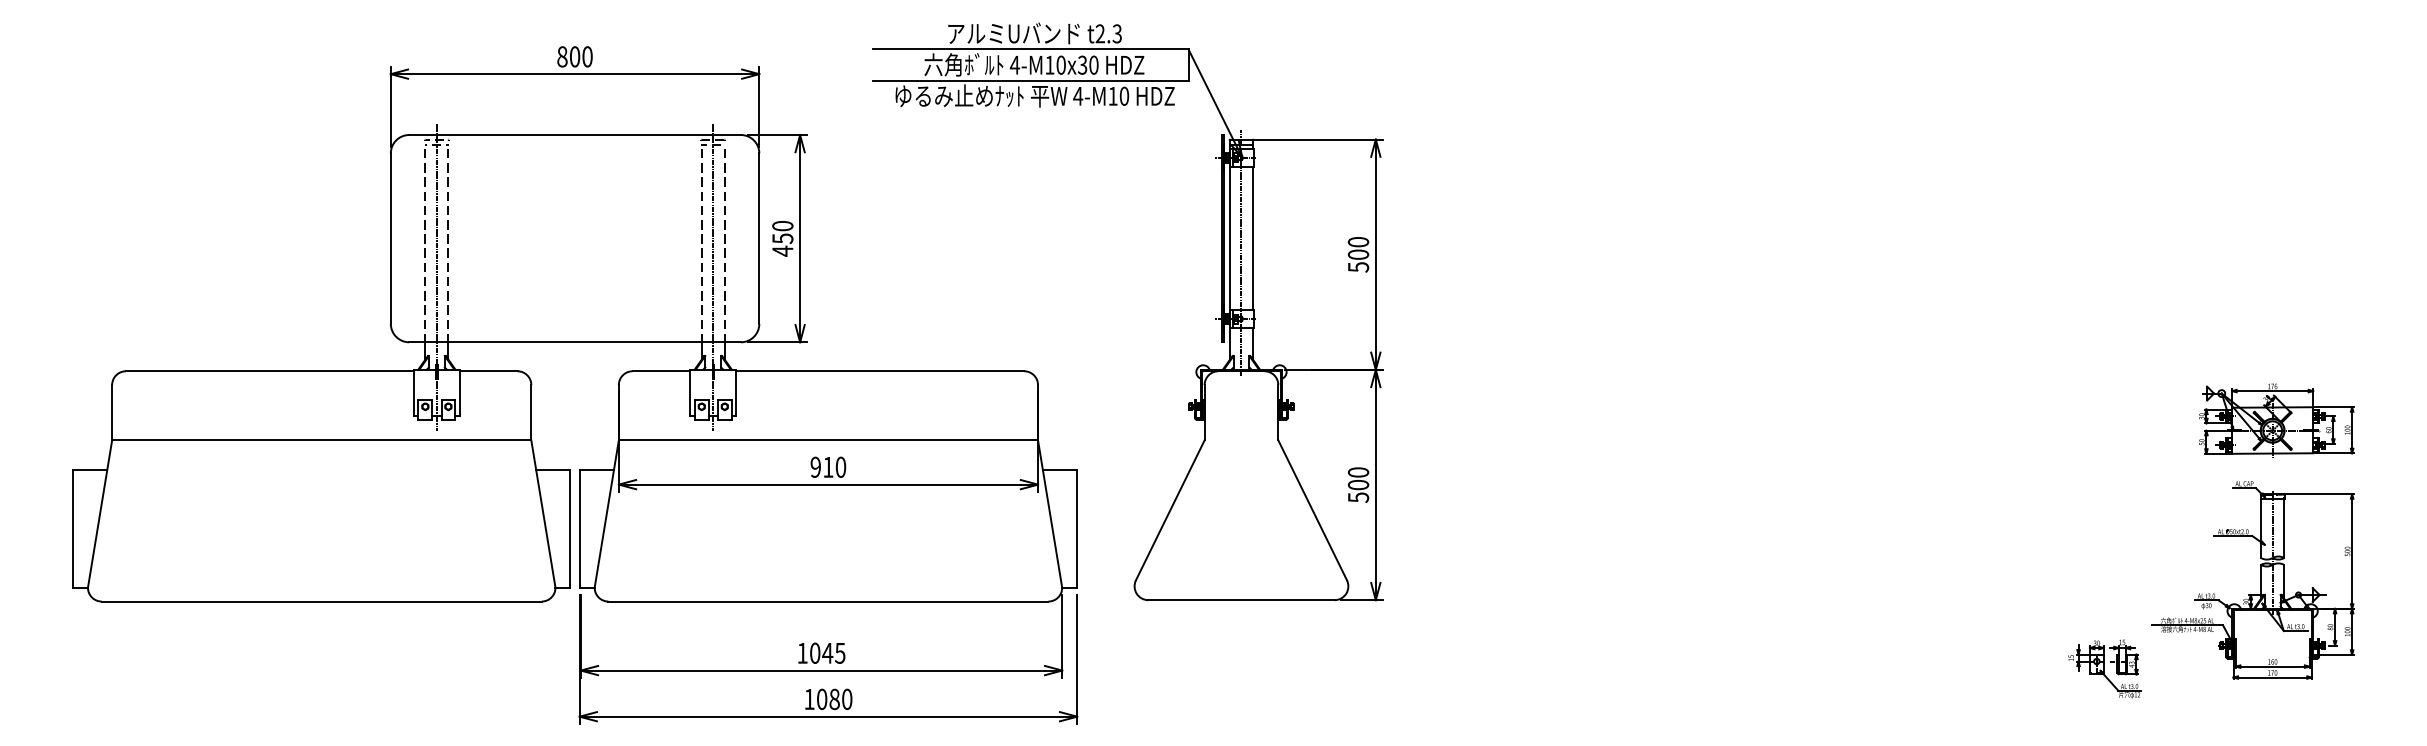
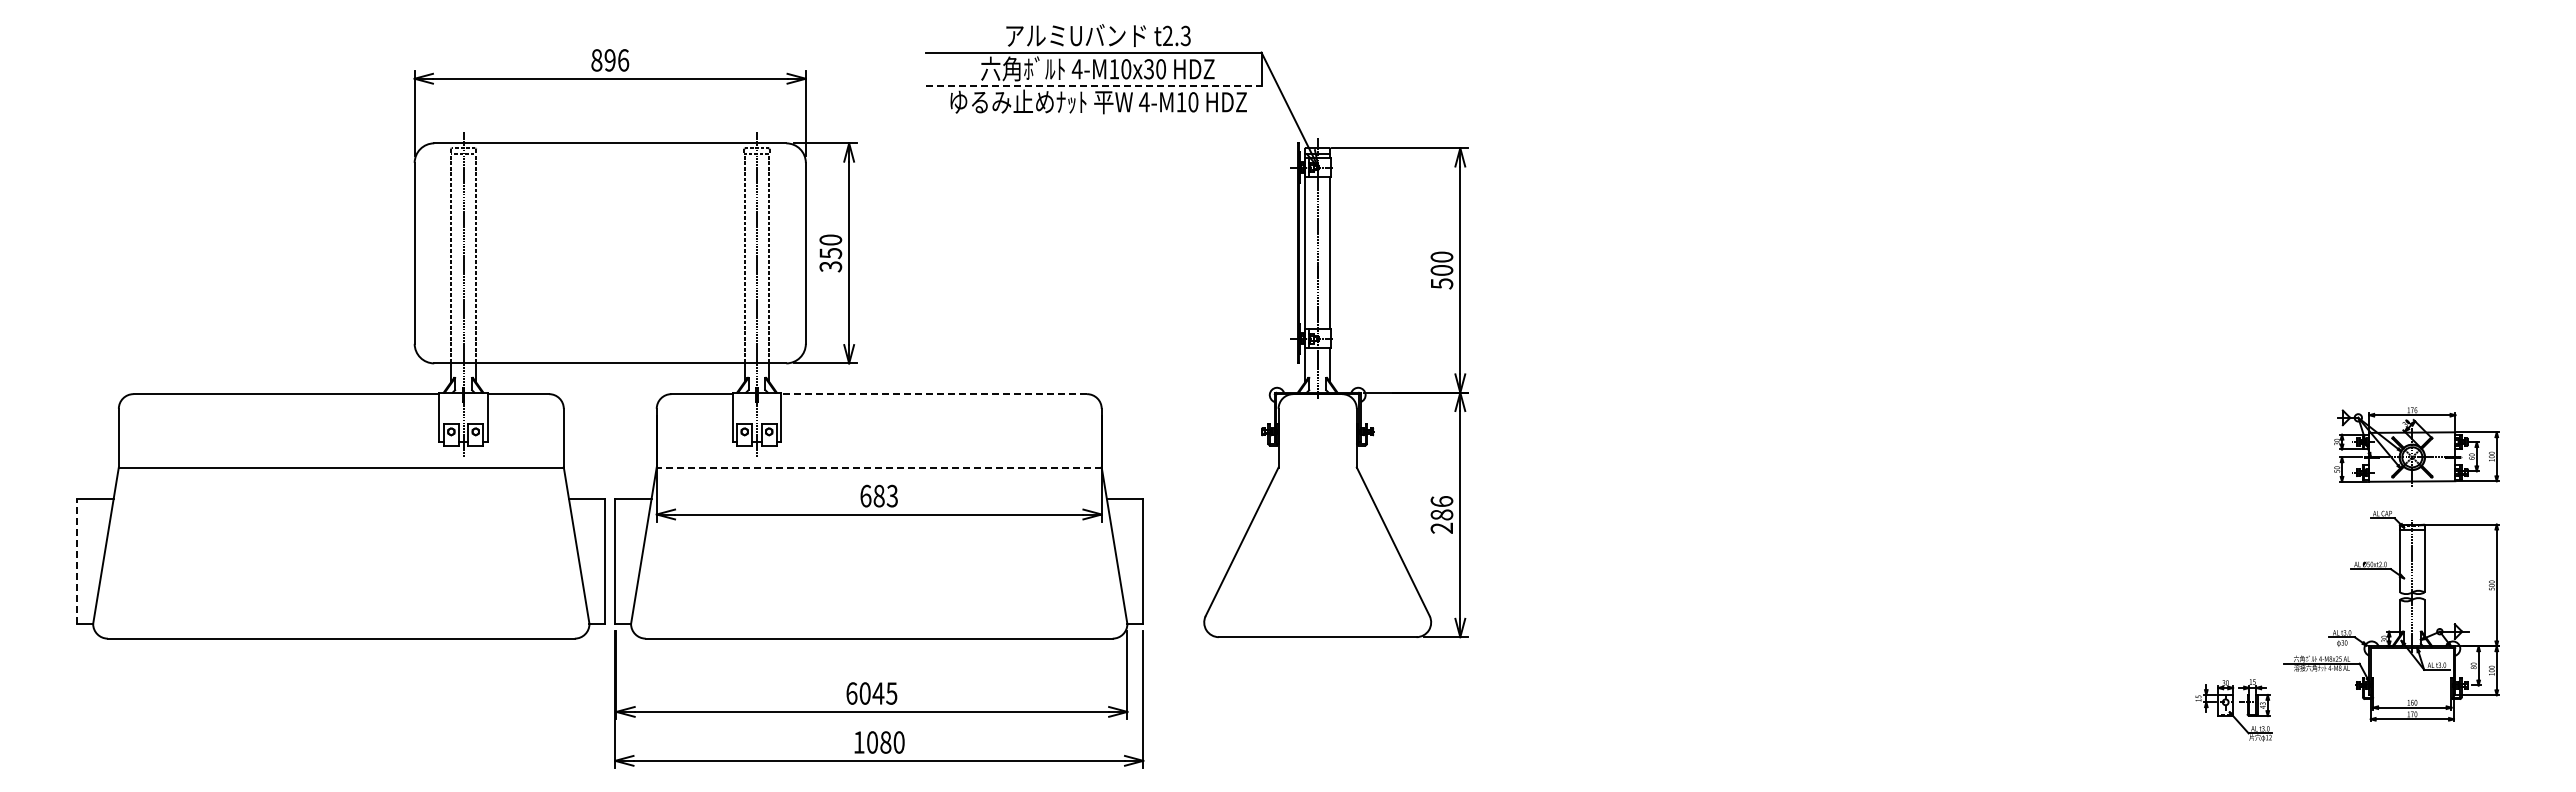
text: (580, 56) -> (616, 60), 800 -> 896
line: (1030, 80) -> (1093, 85), solid -> dashed
text: (782, 251) -> (830, 266), 450 -> 350
line: (880, 371) -> (934, 394), solid -> dashed
line: (827, 440) -> (878, 467), solid -> dashed
text: (827, 466) -> (878, 495), 910 -> 683
text: (1358, 485) -> (1441, 515), 500 -> 286
line: (73, 528) -> (77, 561), solid -> dashed
text: (802, 653) -> (851, 693), 1045 -> 6045

